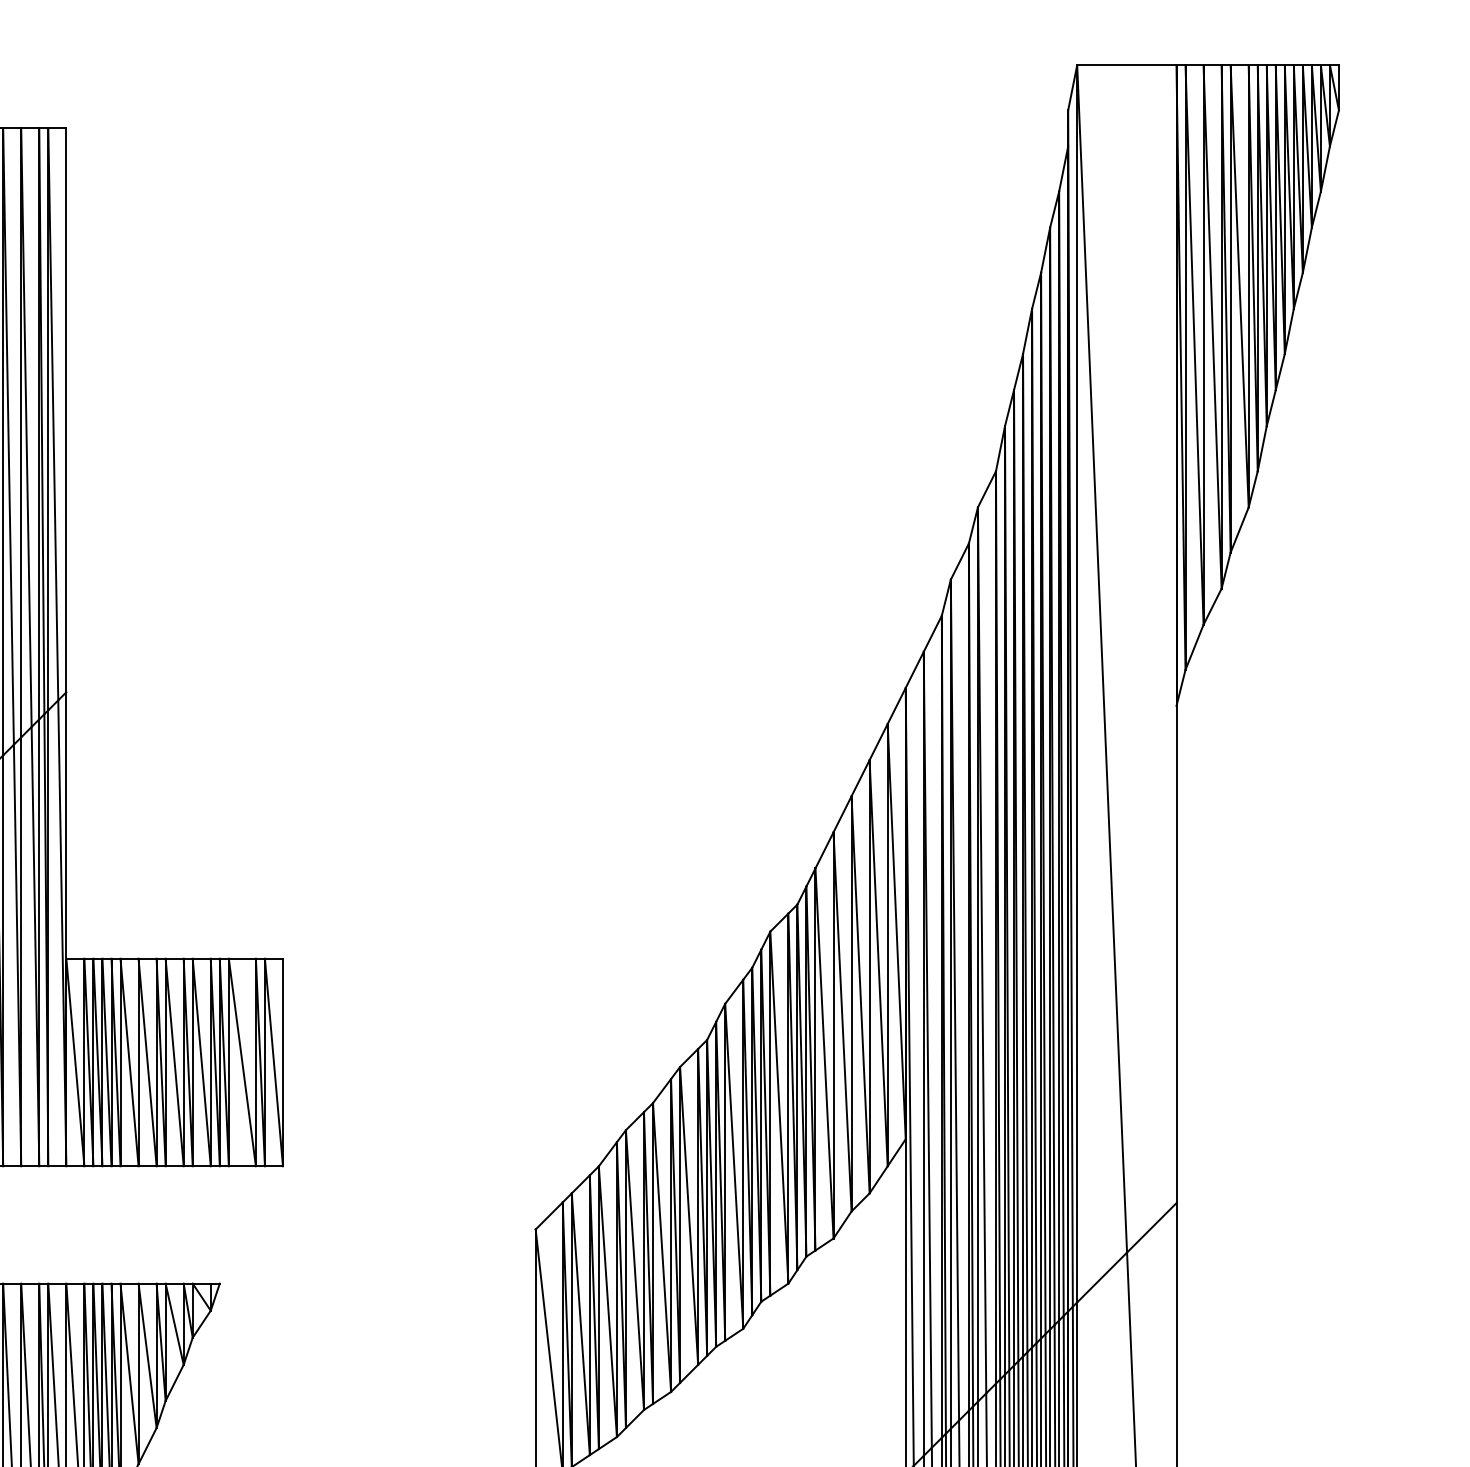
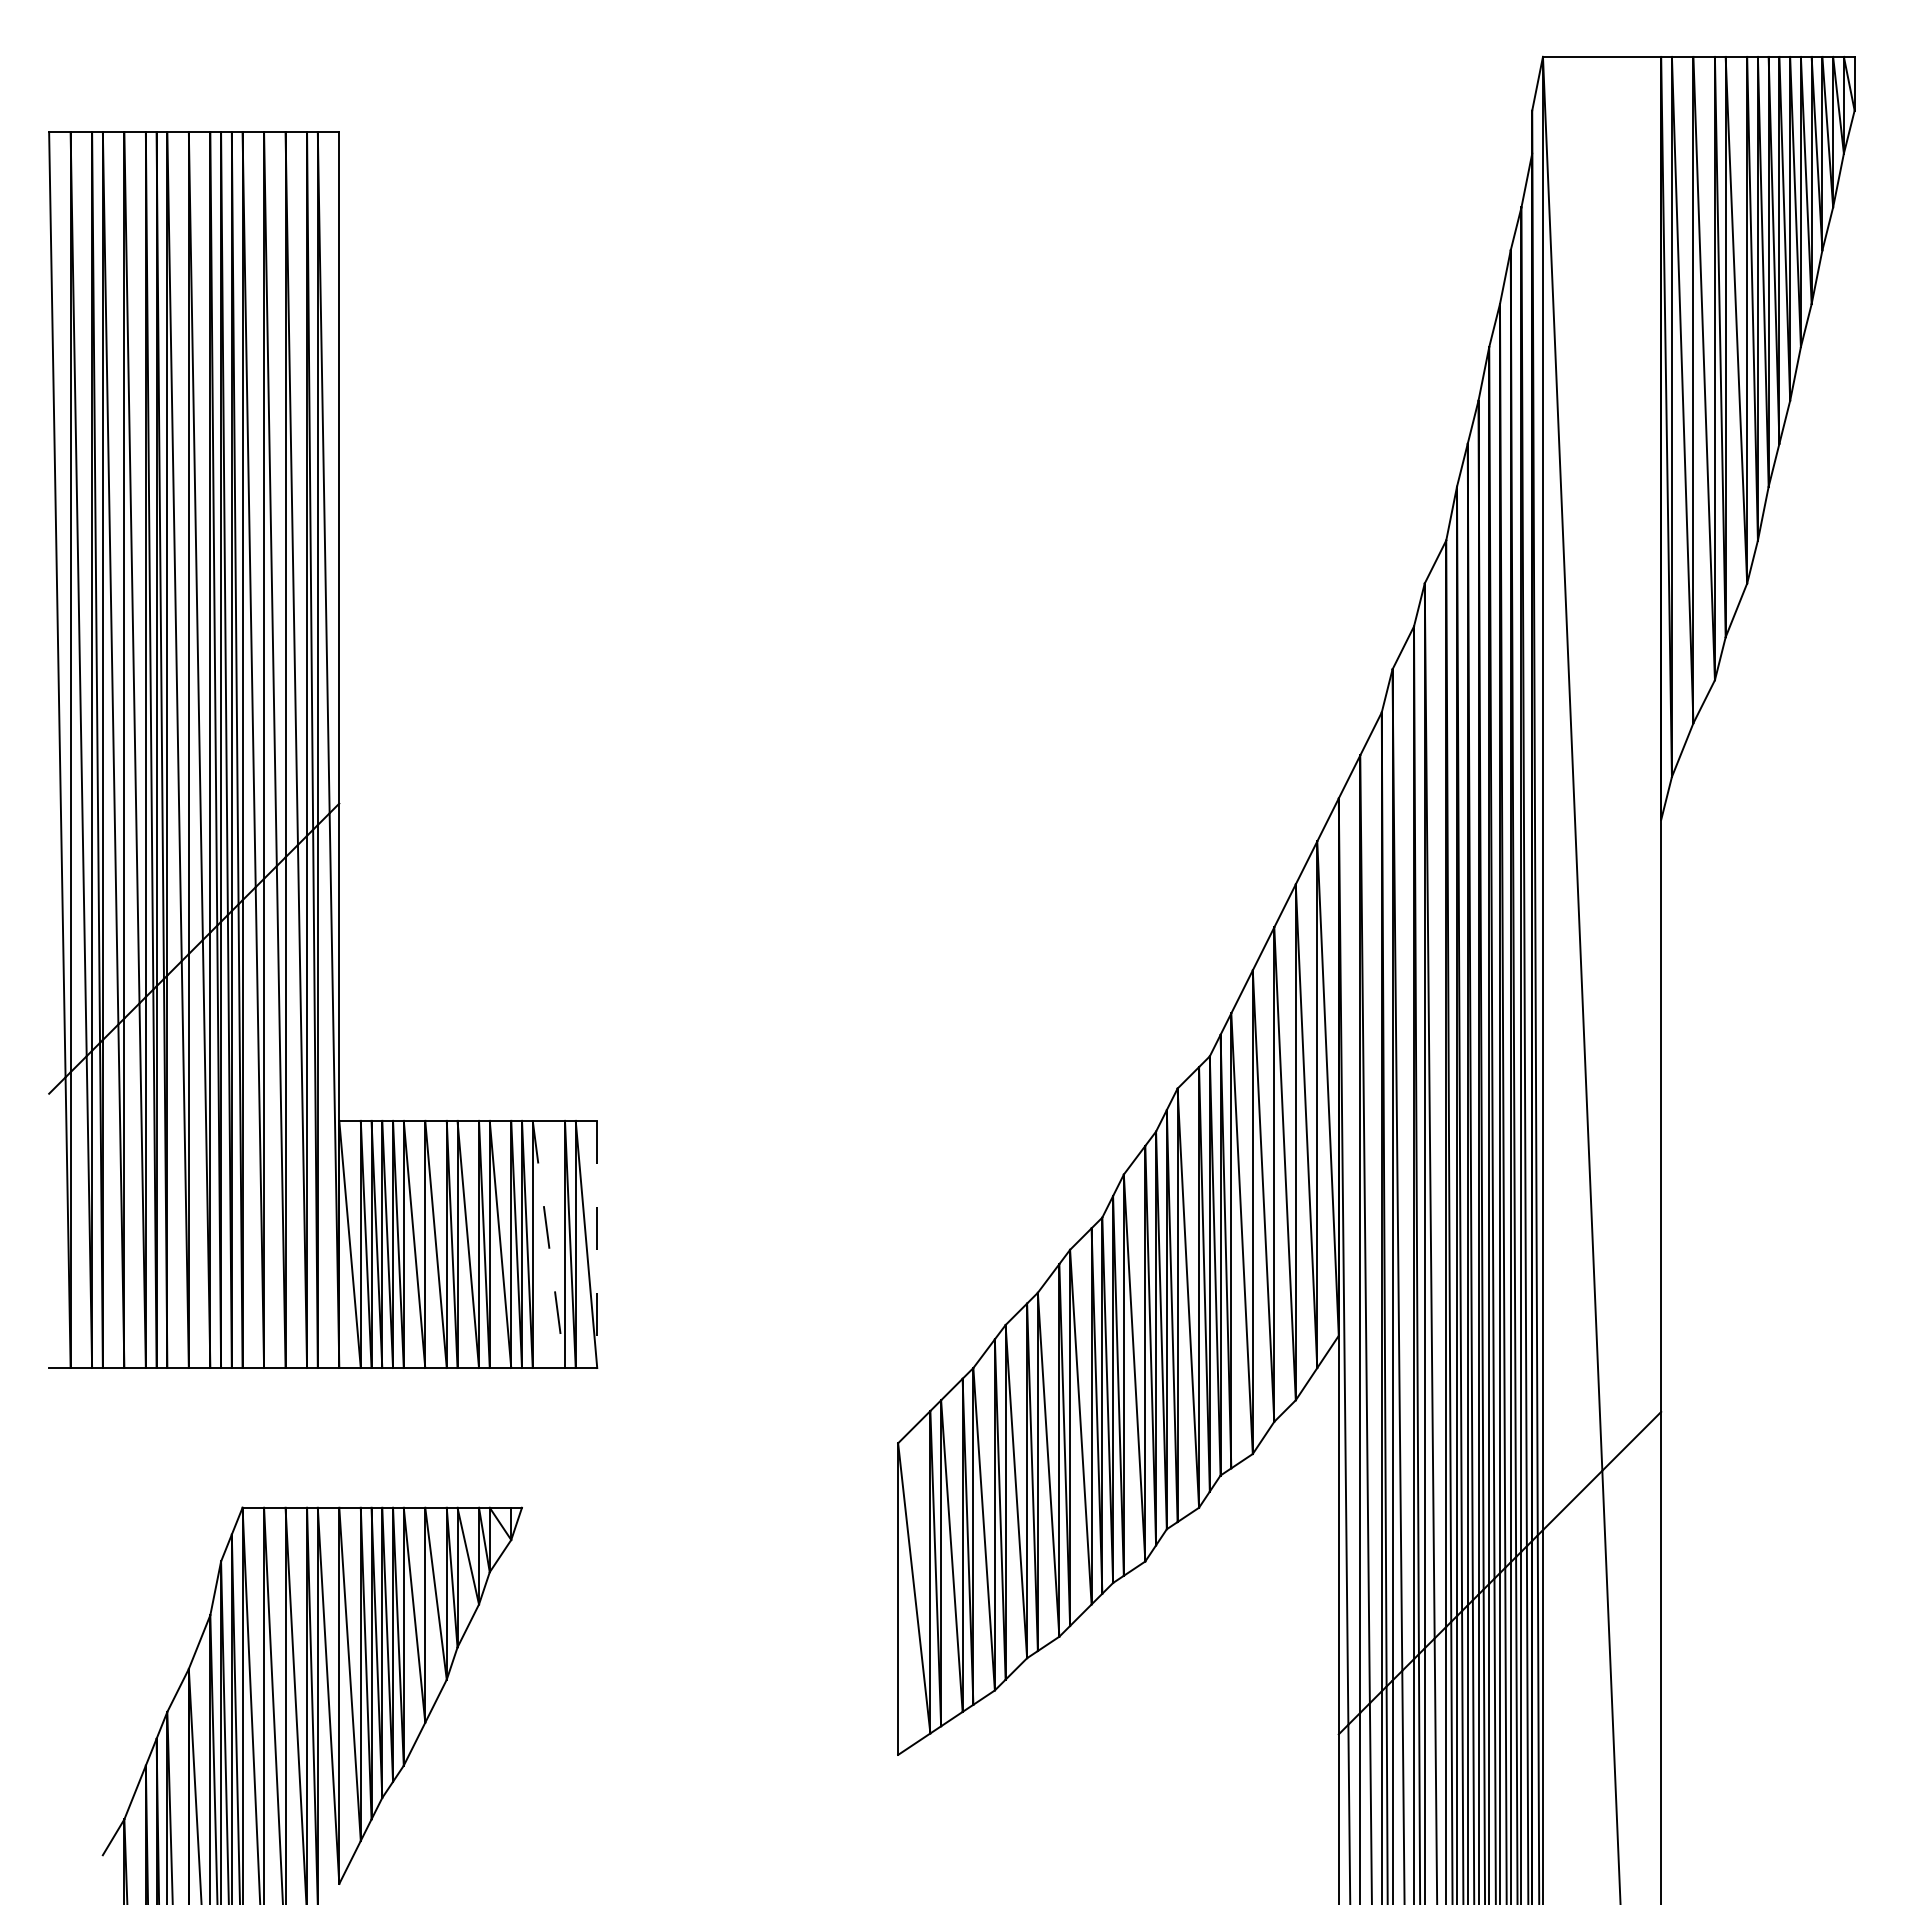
line: (242, 1062) -> (548, 1244), solid -> dashed
line: (283, 1062) -> (597, 1244), solid -> dashed

